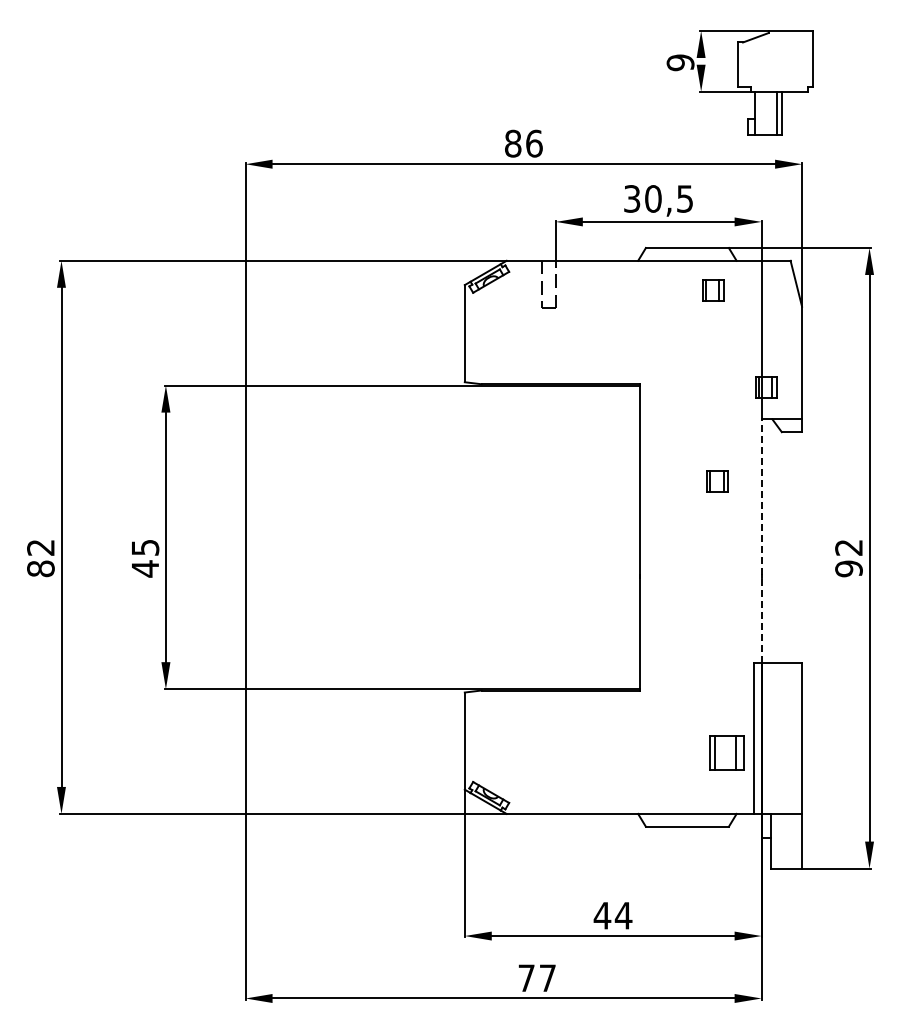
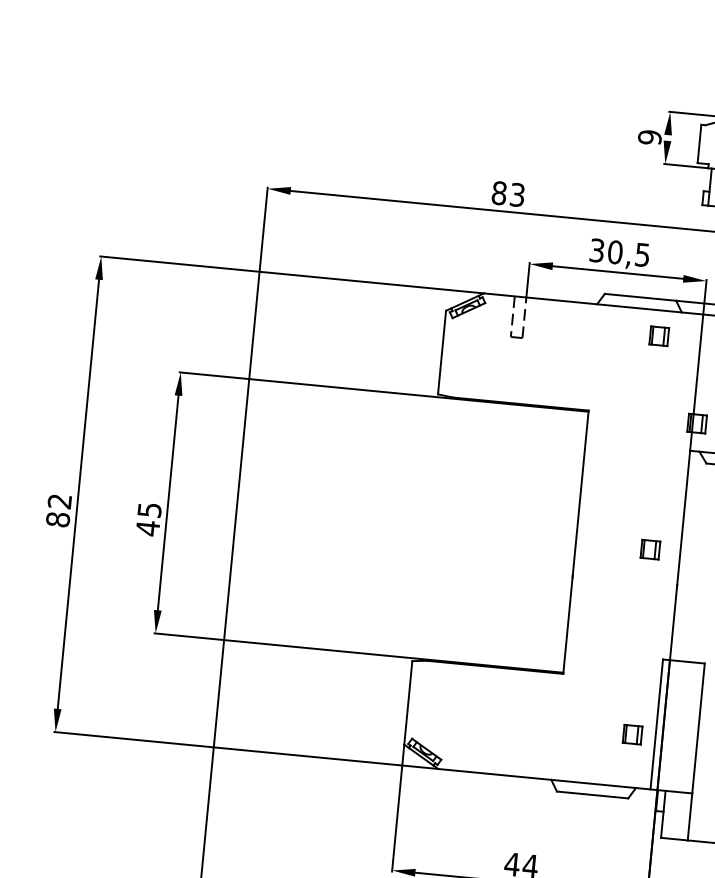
text: (534, 143) -> (517, 194), 86 -> 83
part: (717, 481) -> (650, 549), moved
line: (761, 541) -> (679, 555), dashed -> solid
part: (726, 752) -> (632, 734), size x0.62

